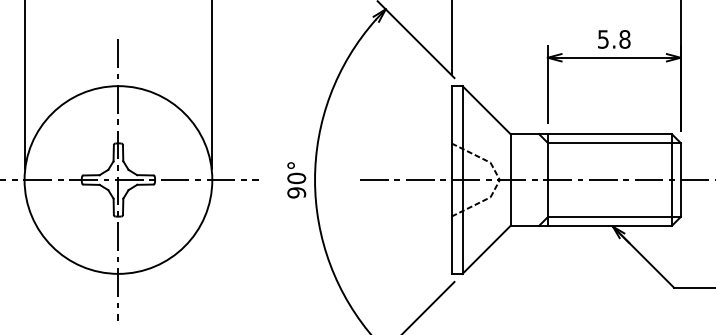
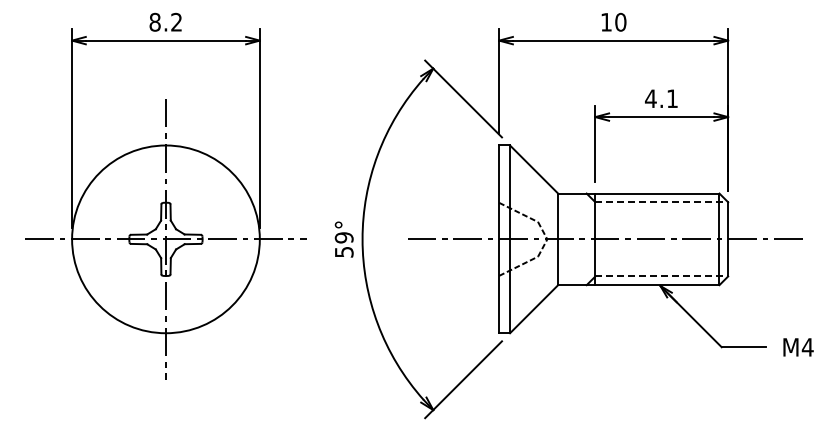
text: (613, 39) -> (661, 98), 5.8 -> 4.1
line: (614, 143) -> (662, 202), solid -> dashed
text: (295, 185) -> (343, 244), 90° -> 59°
line: (614, 217) -> (662, 276), solid -> dashed

